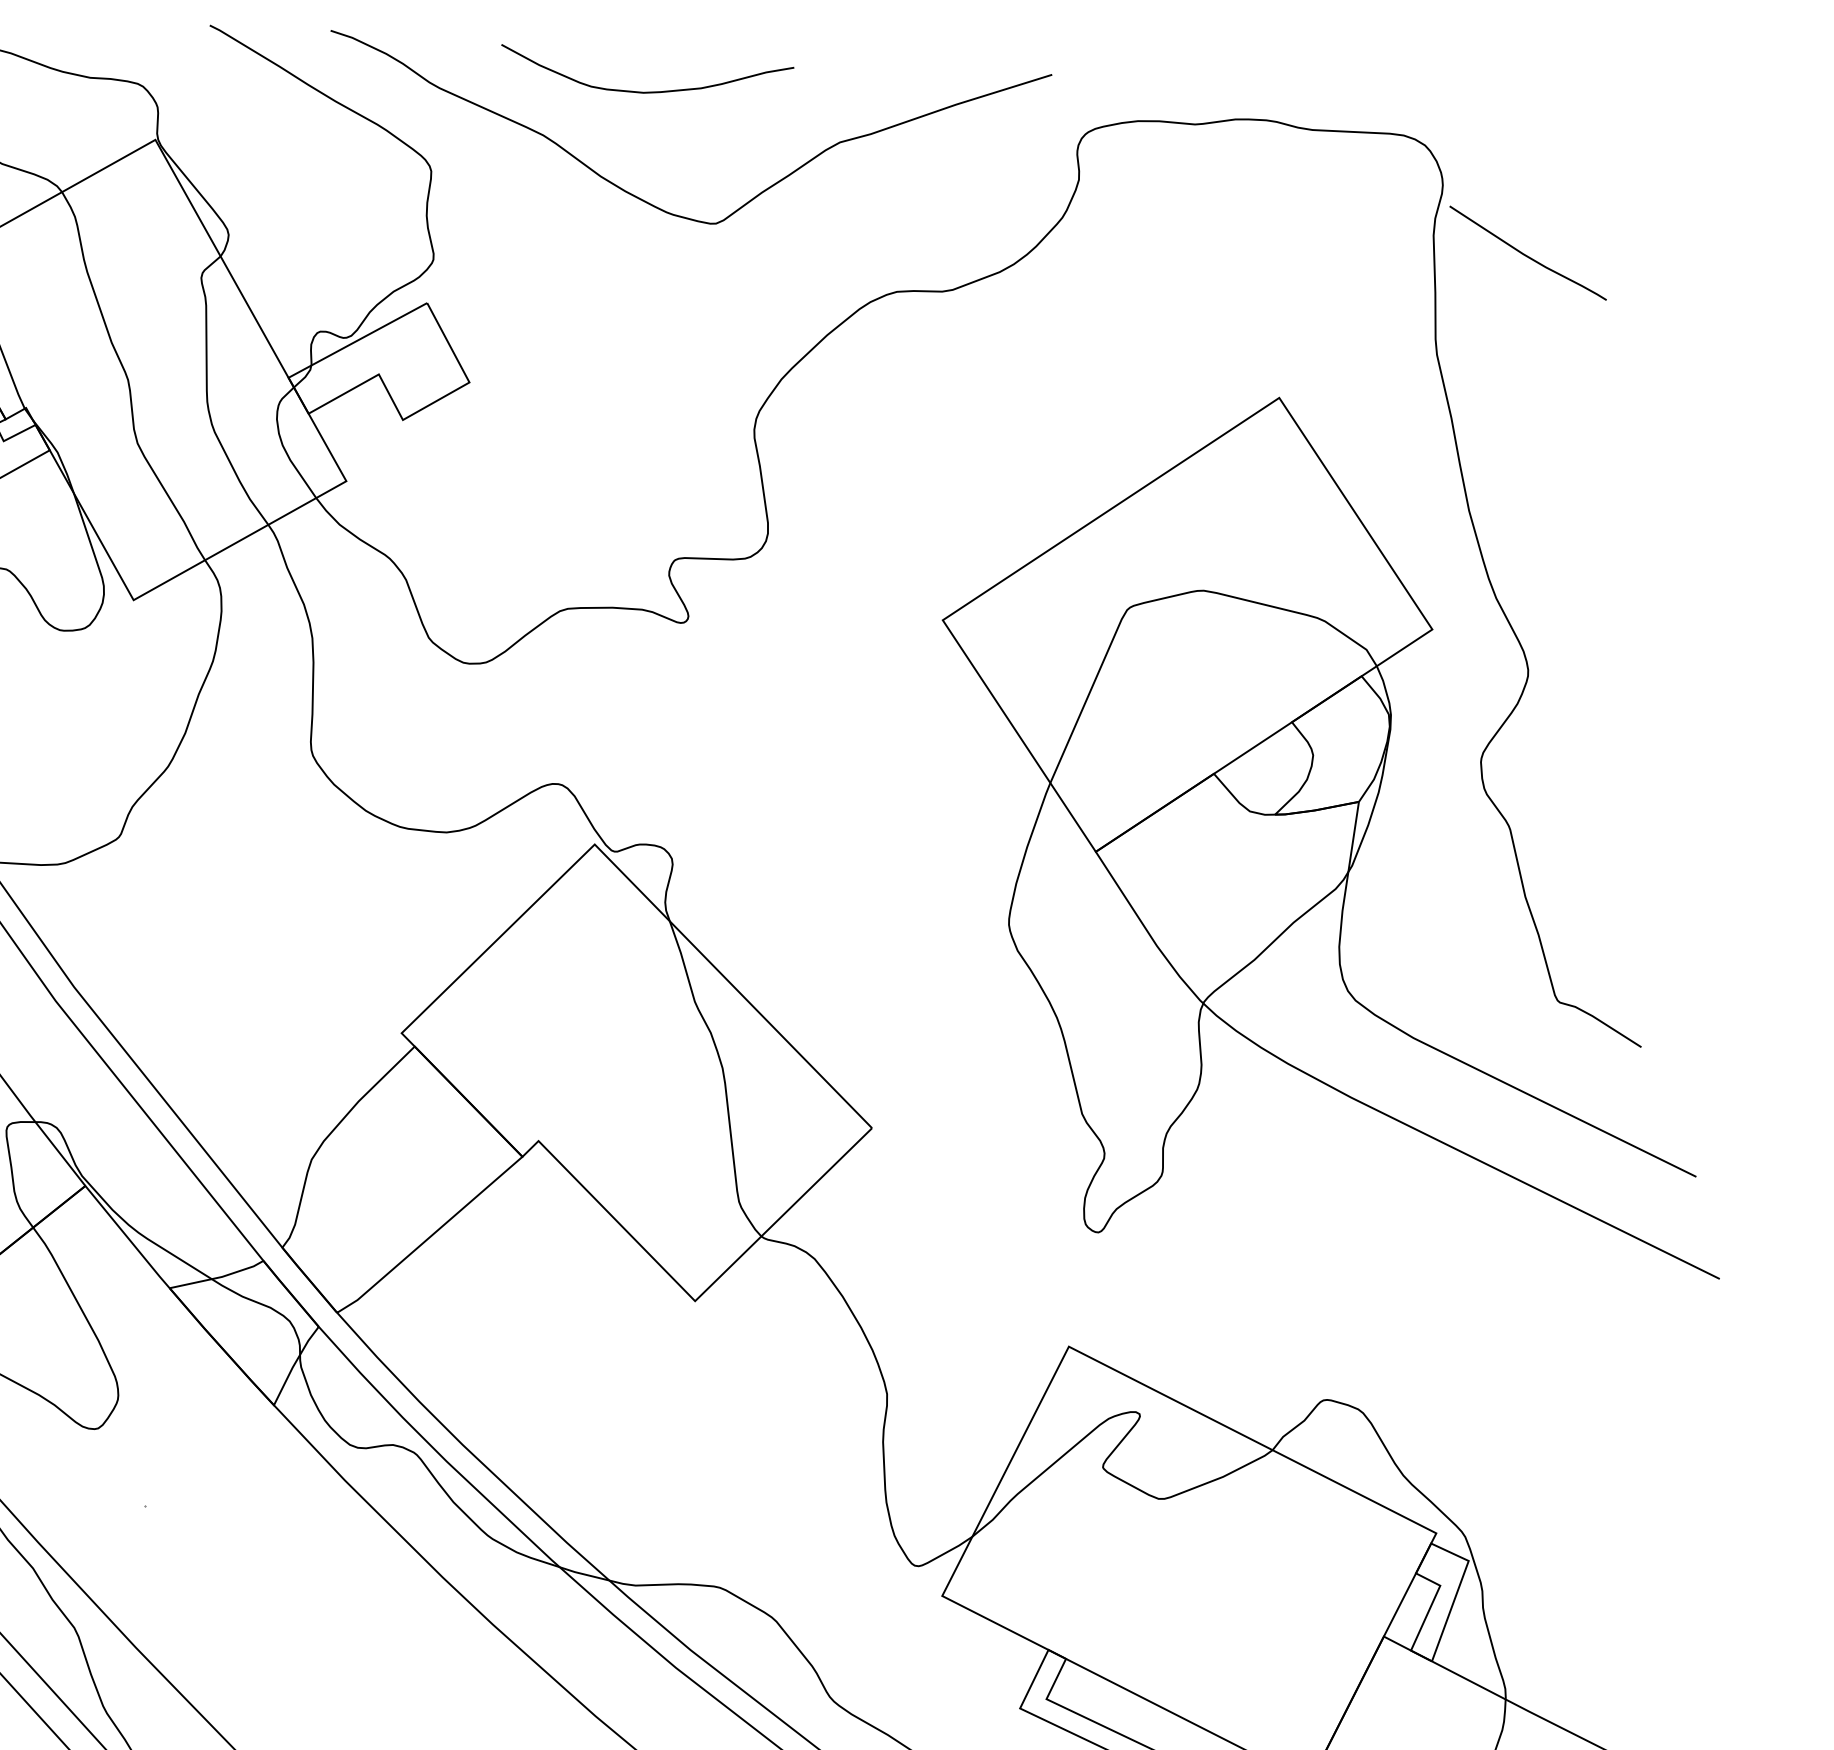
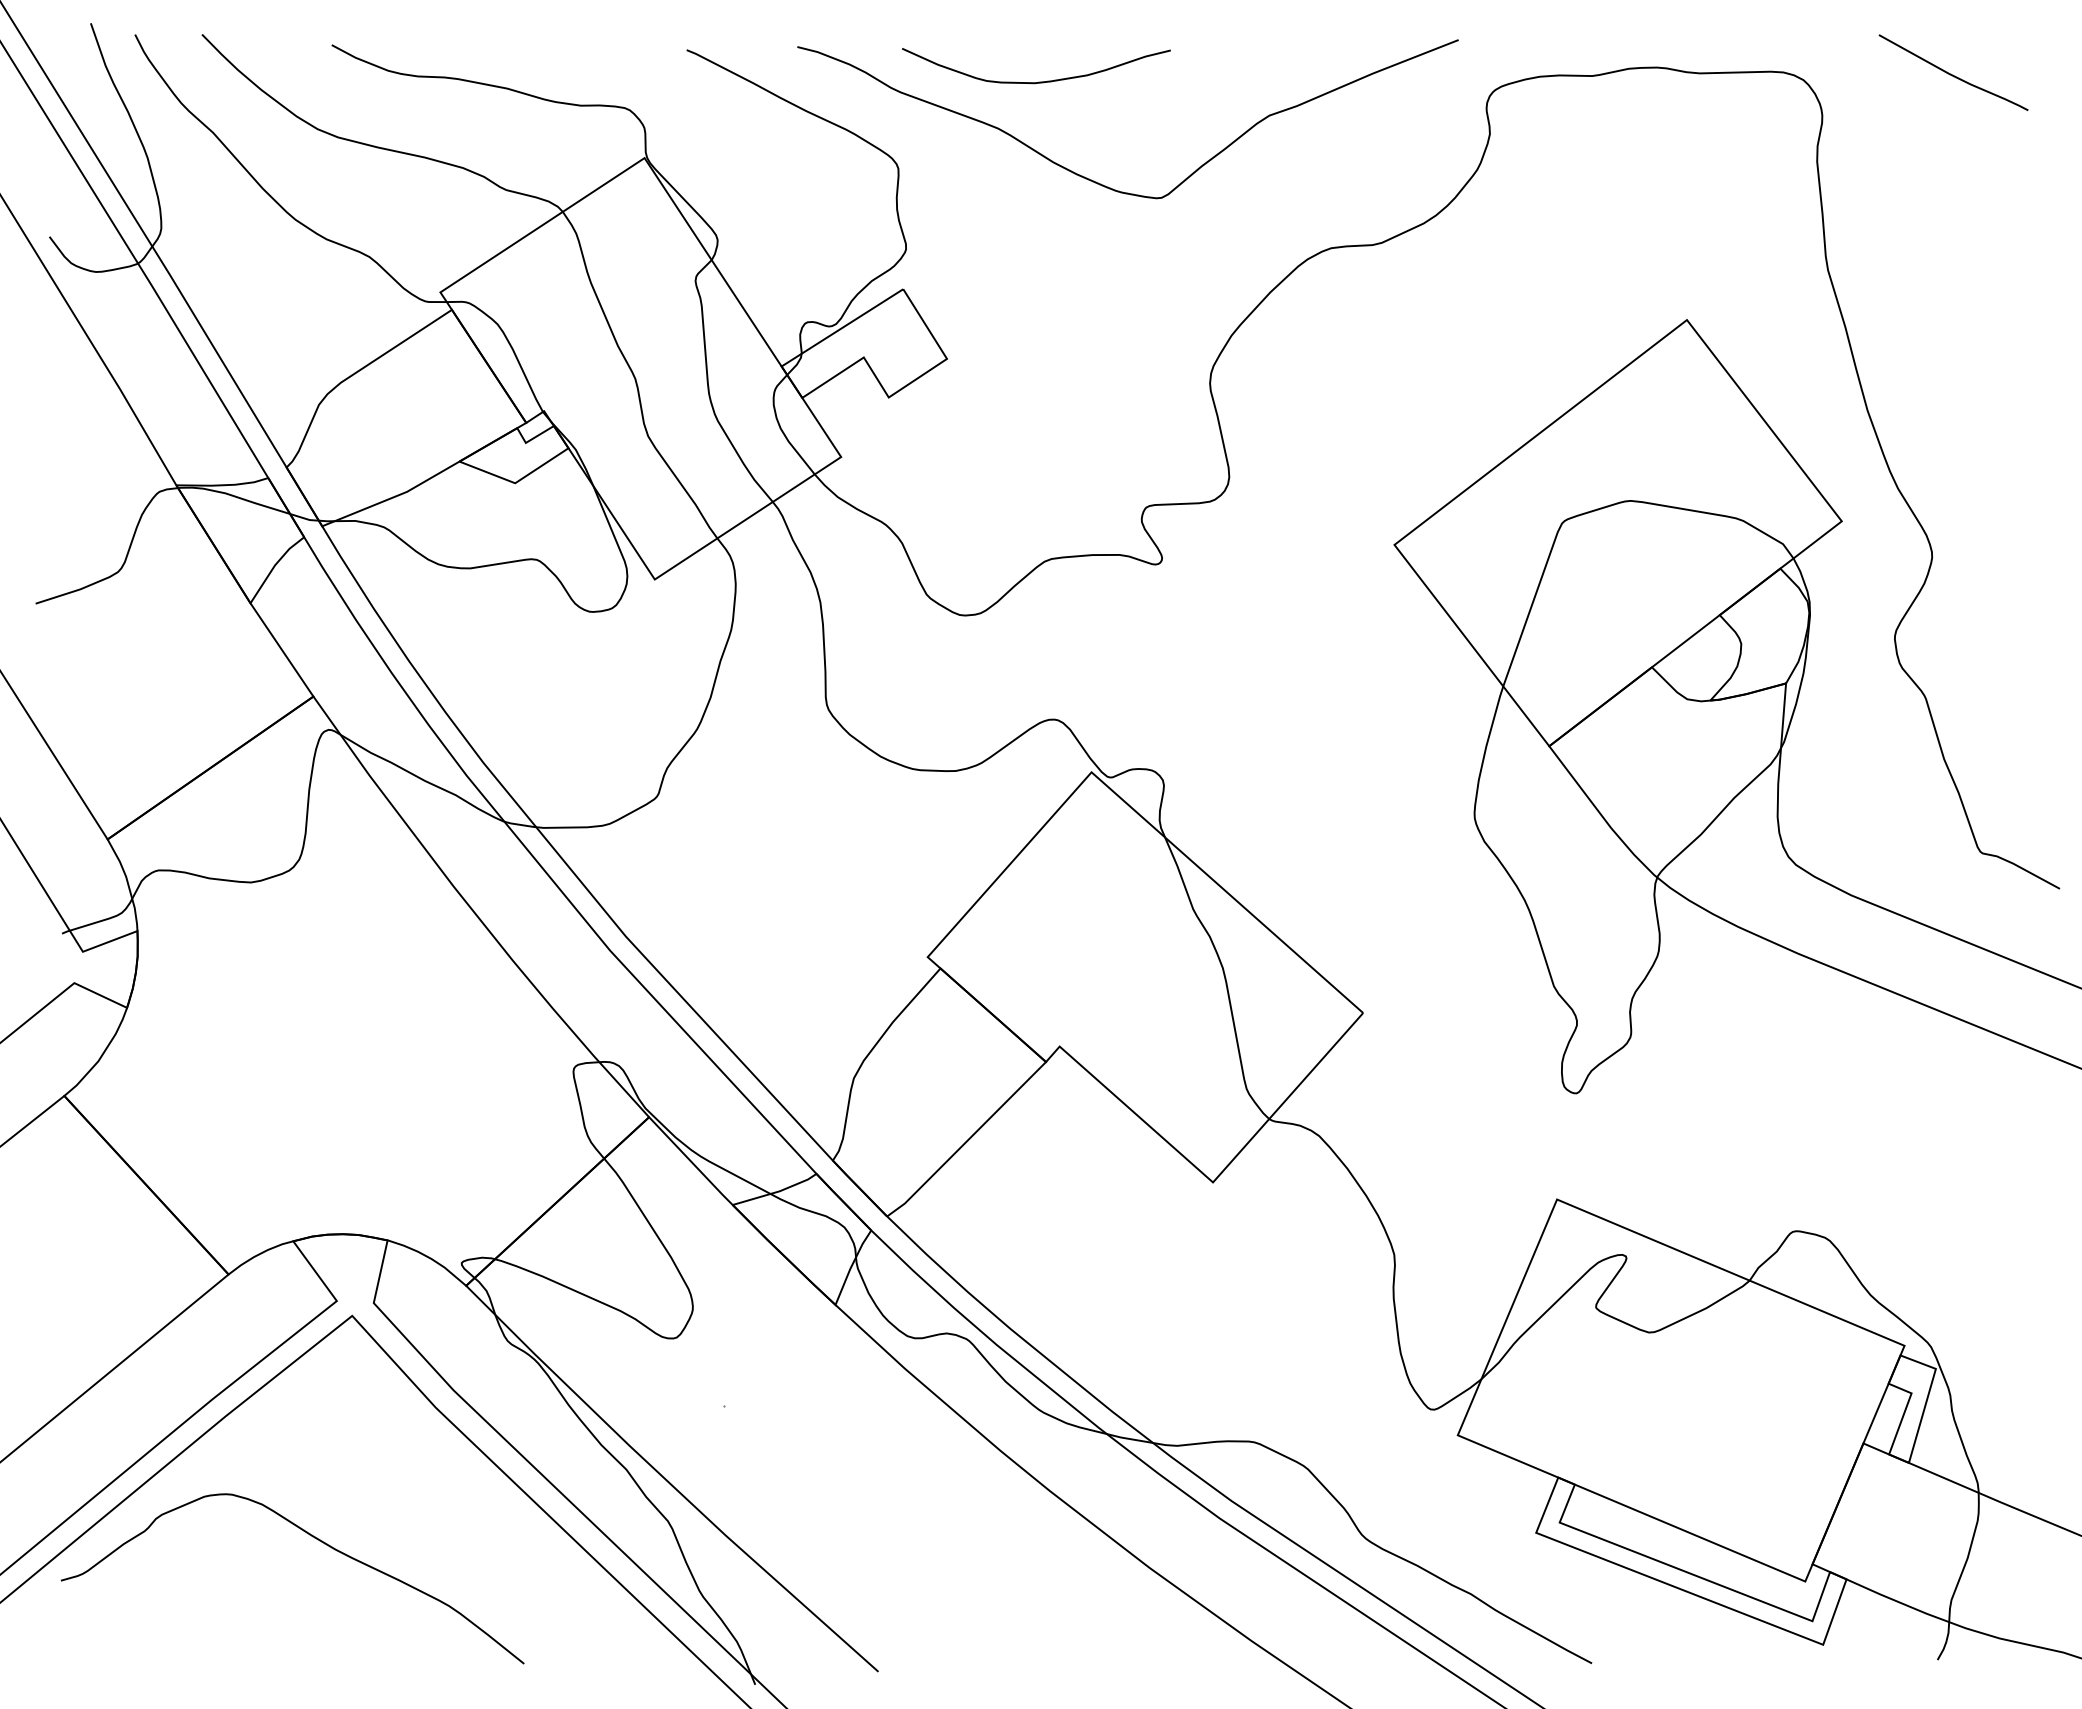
curve: (647, 91) -> (1038, 81), moved
curve: (1526, 255) -> (1952, 74), moved

